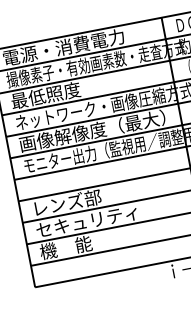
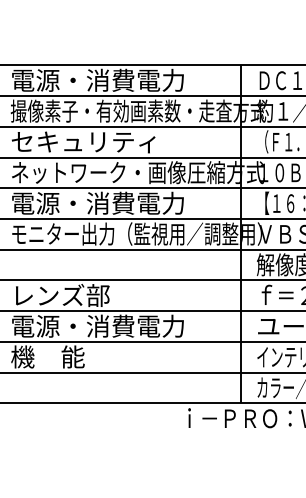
text: (61, 92) -> (83, 141), 最低照度 -> セキュリティ
text: (92, 131) -> (115, 203), 画像解像度（最大） -> 電源・消費電力
text: (96, 219) -> (97, 325), セキュリティ -> 電源・消費電力

